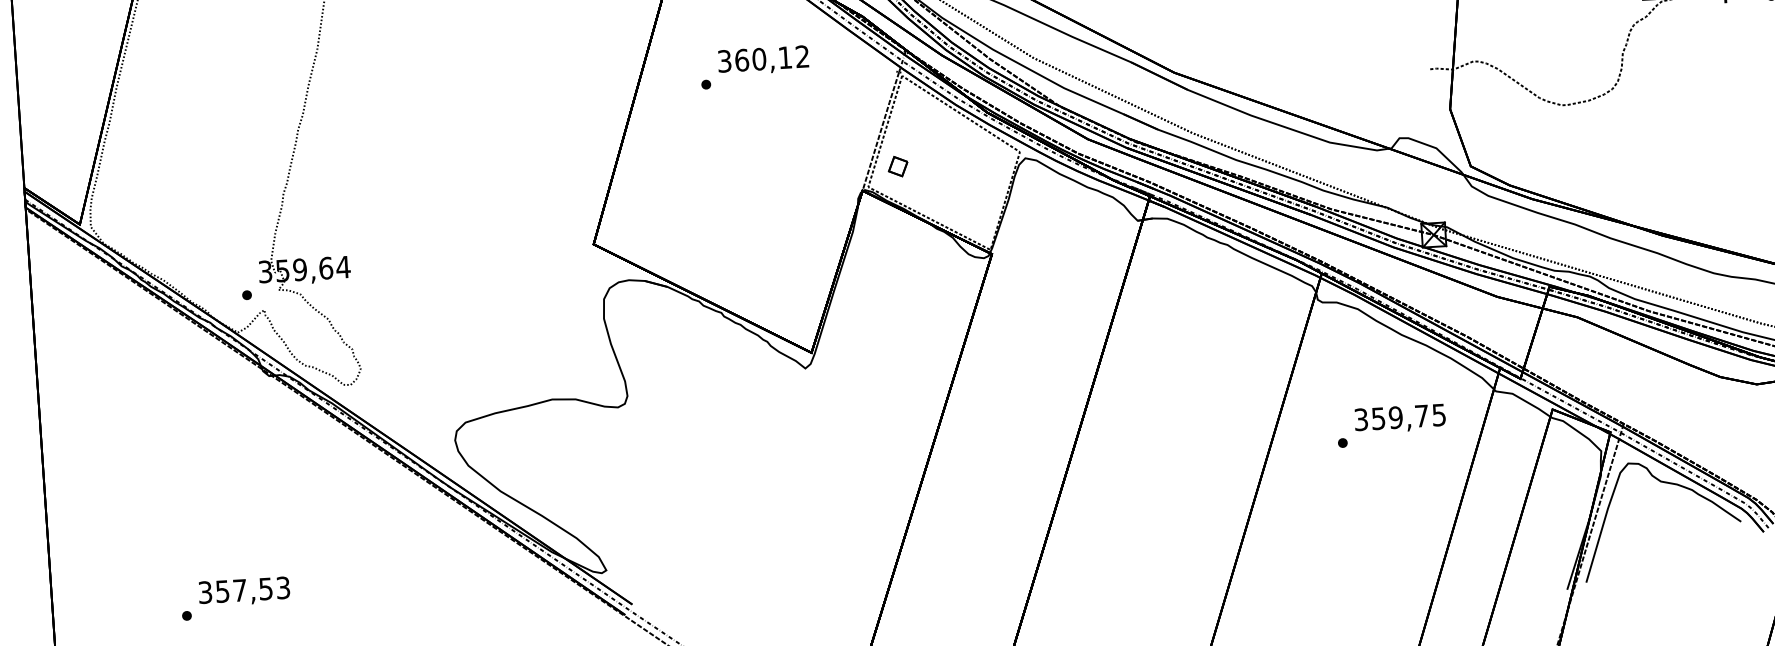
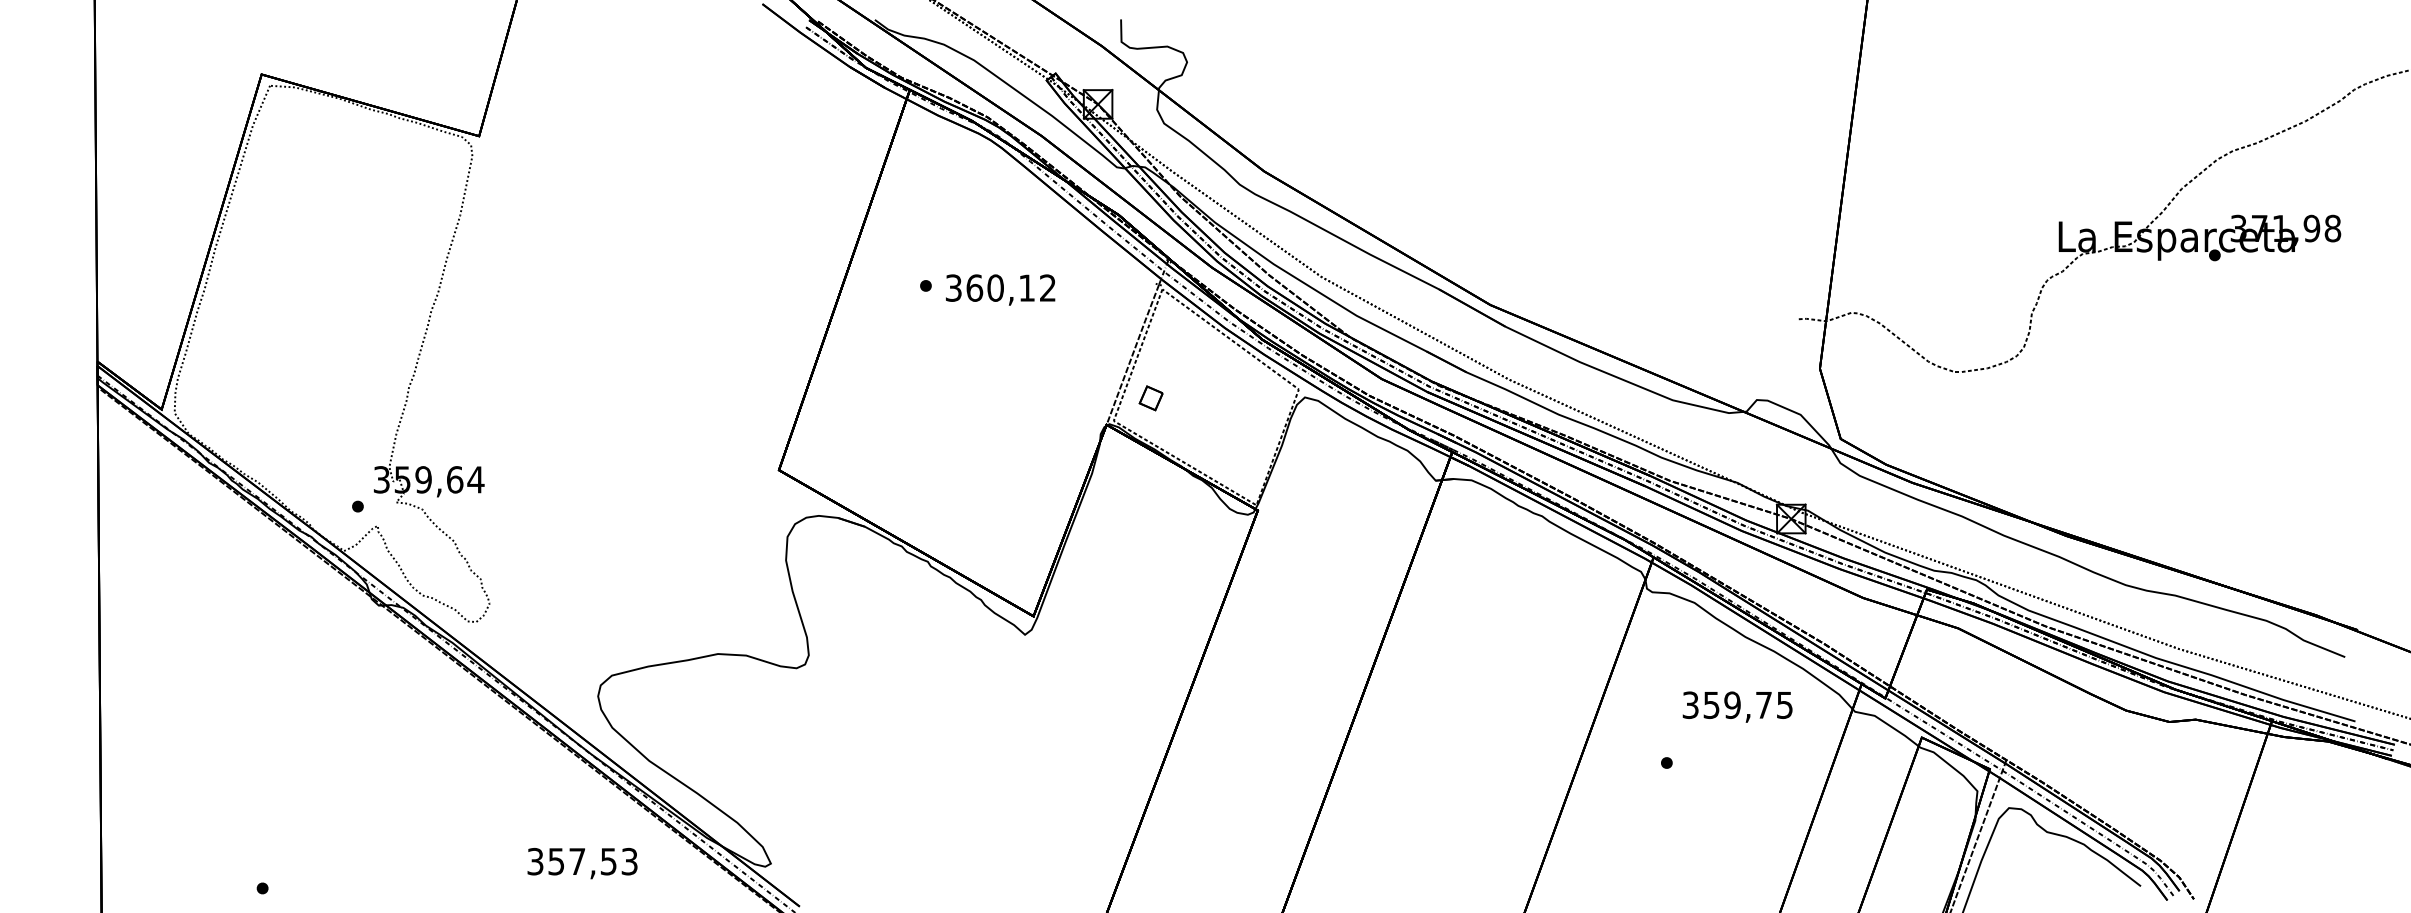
text: (763, 60) -> (1000, 289), moved
text: (1400, 418) -> (1737, 706), moved
text: (244, 591) -> (582, 863), moved

